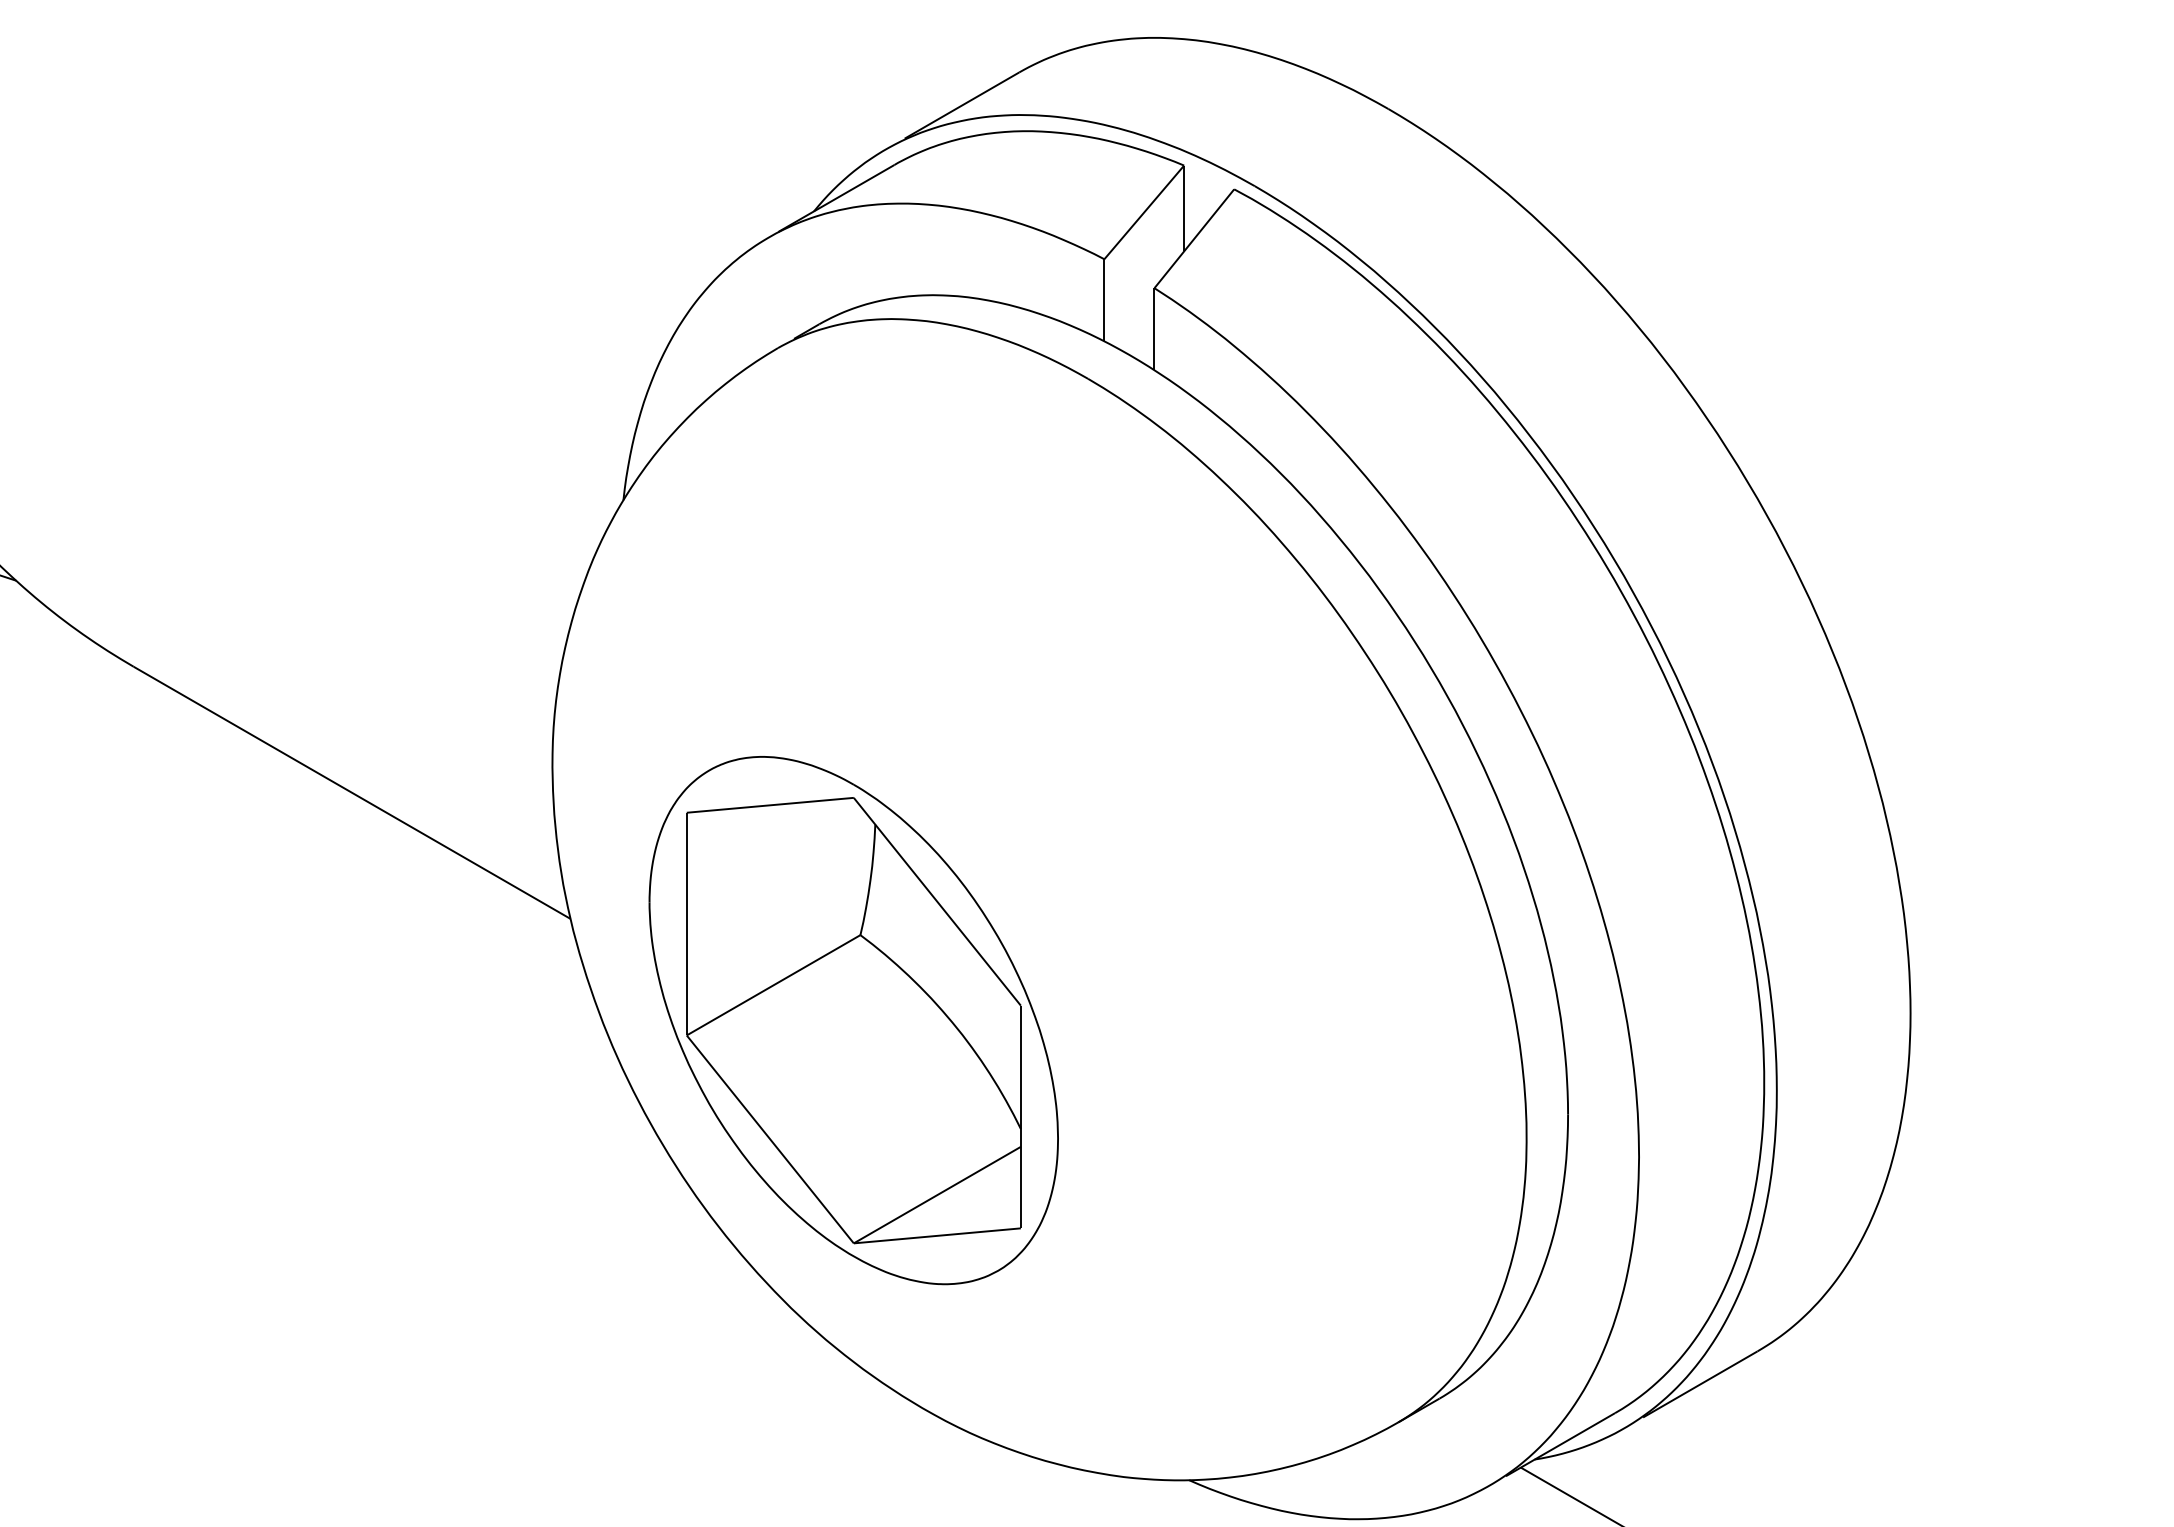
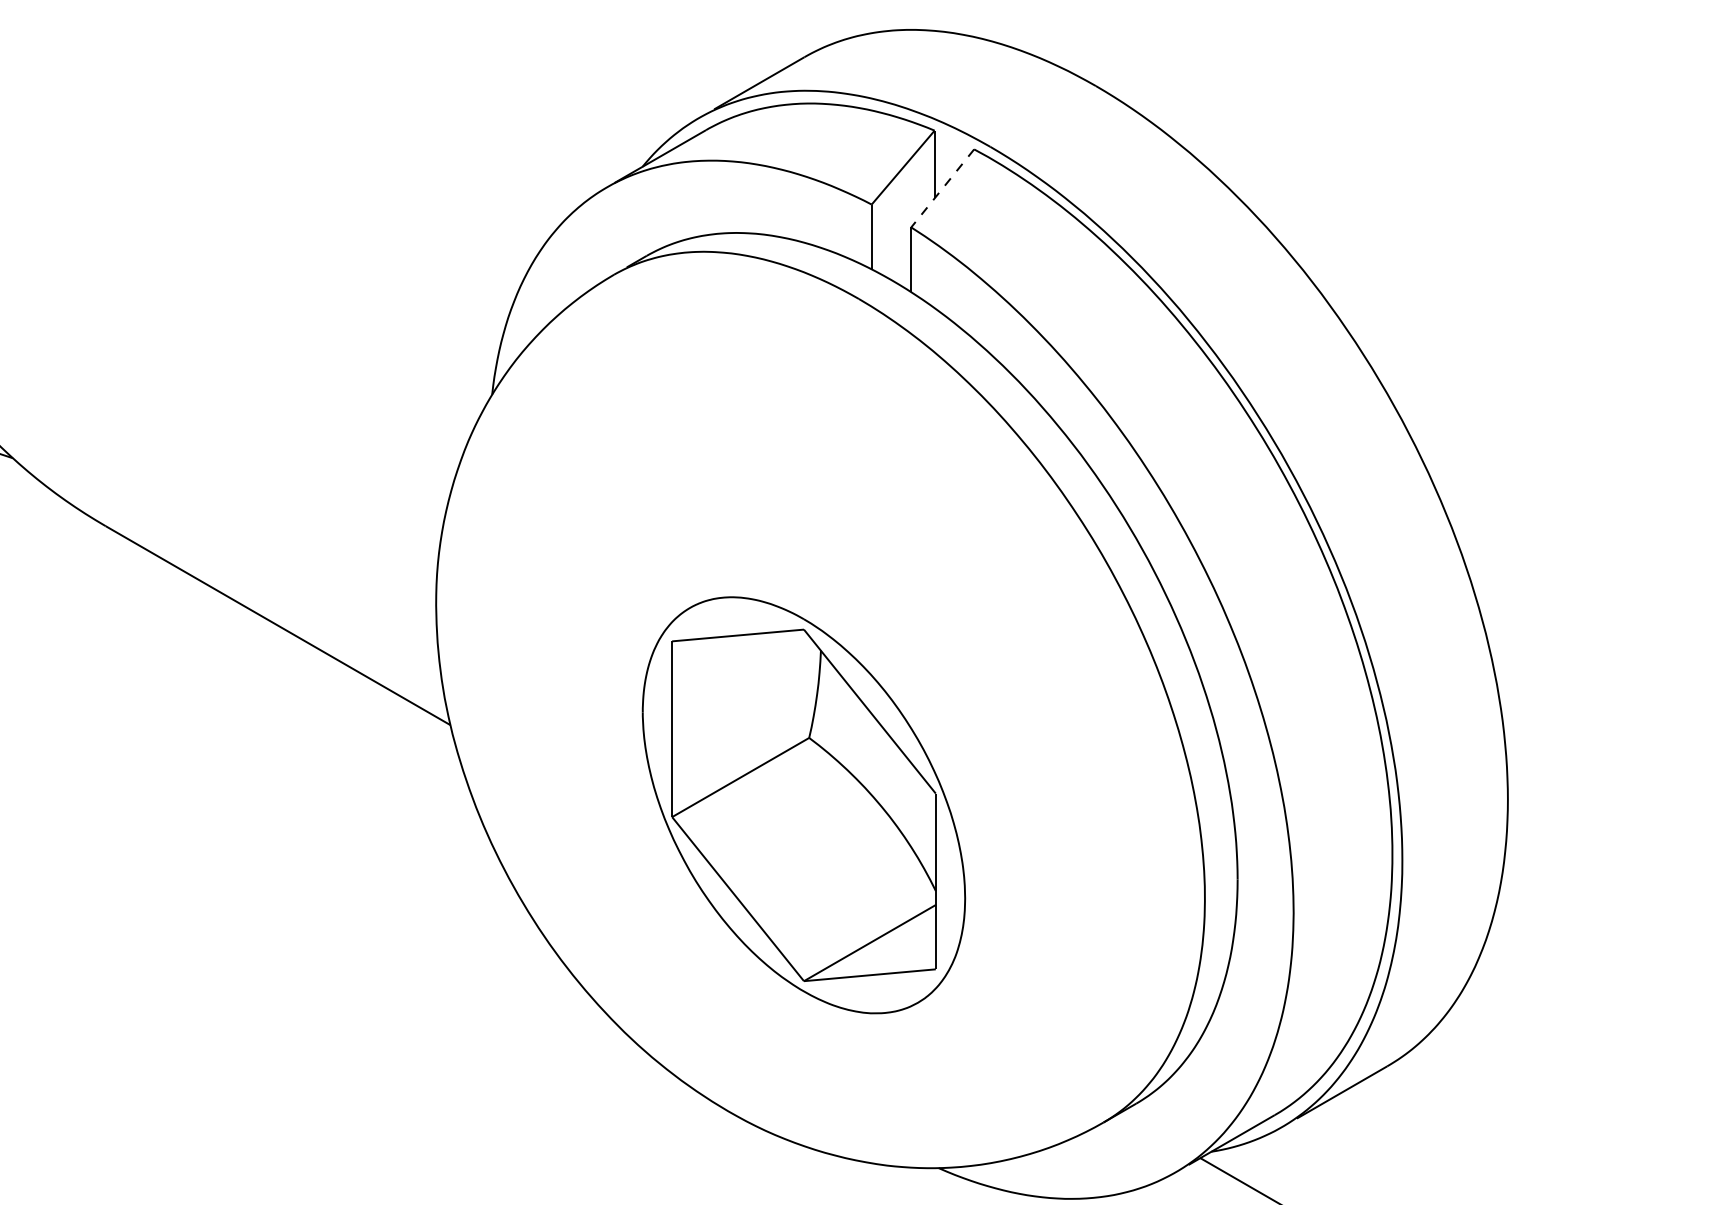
line: (1194, 238) -> (942, 188), solid -> dashed
part: (853, 1020) -> (803, 805), moved

